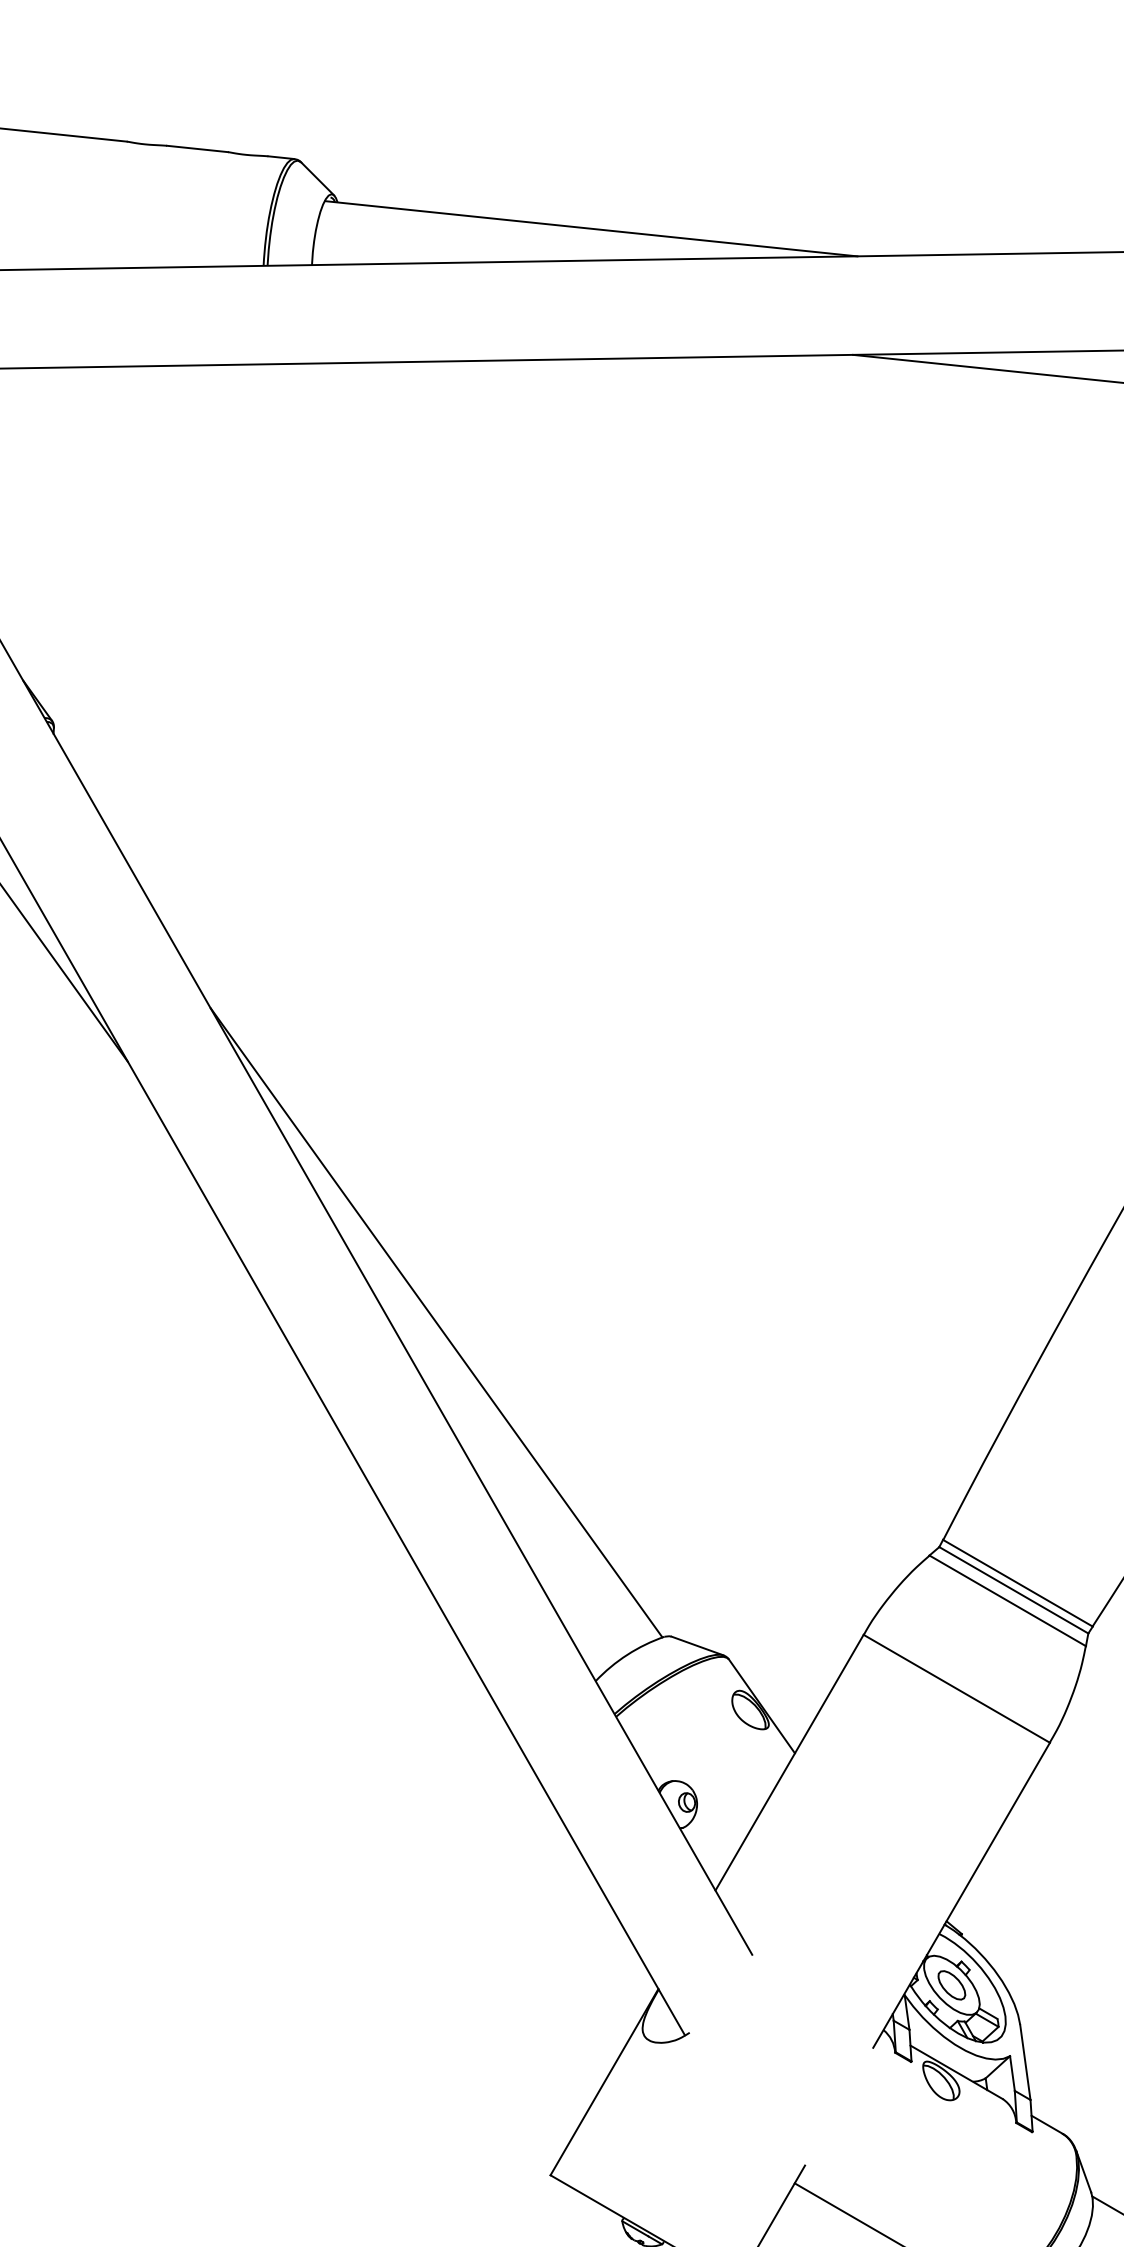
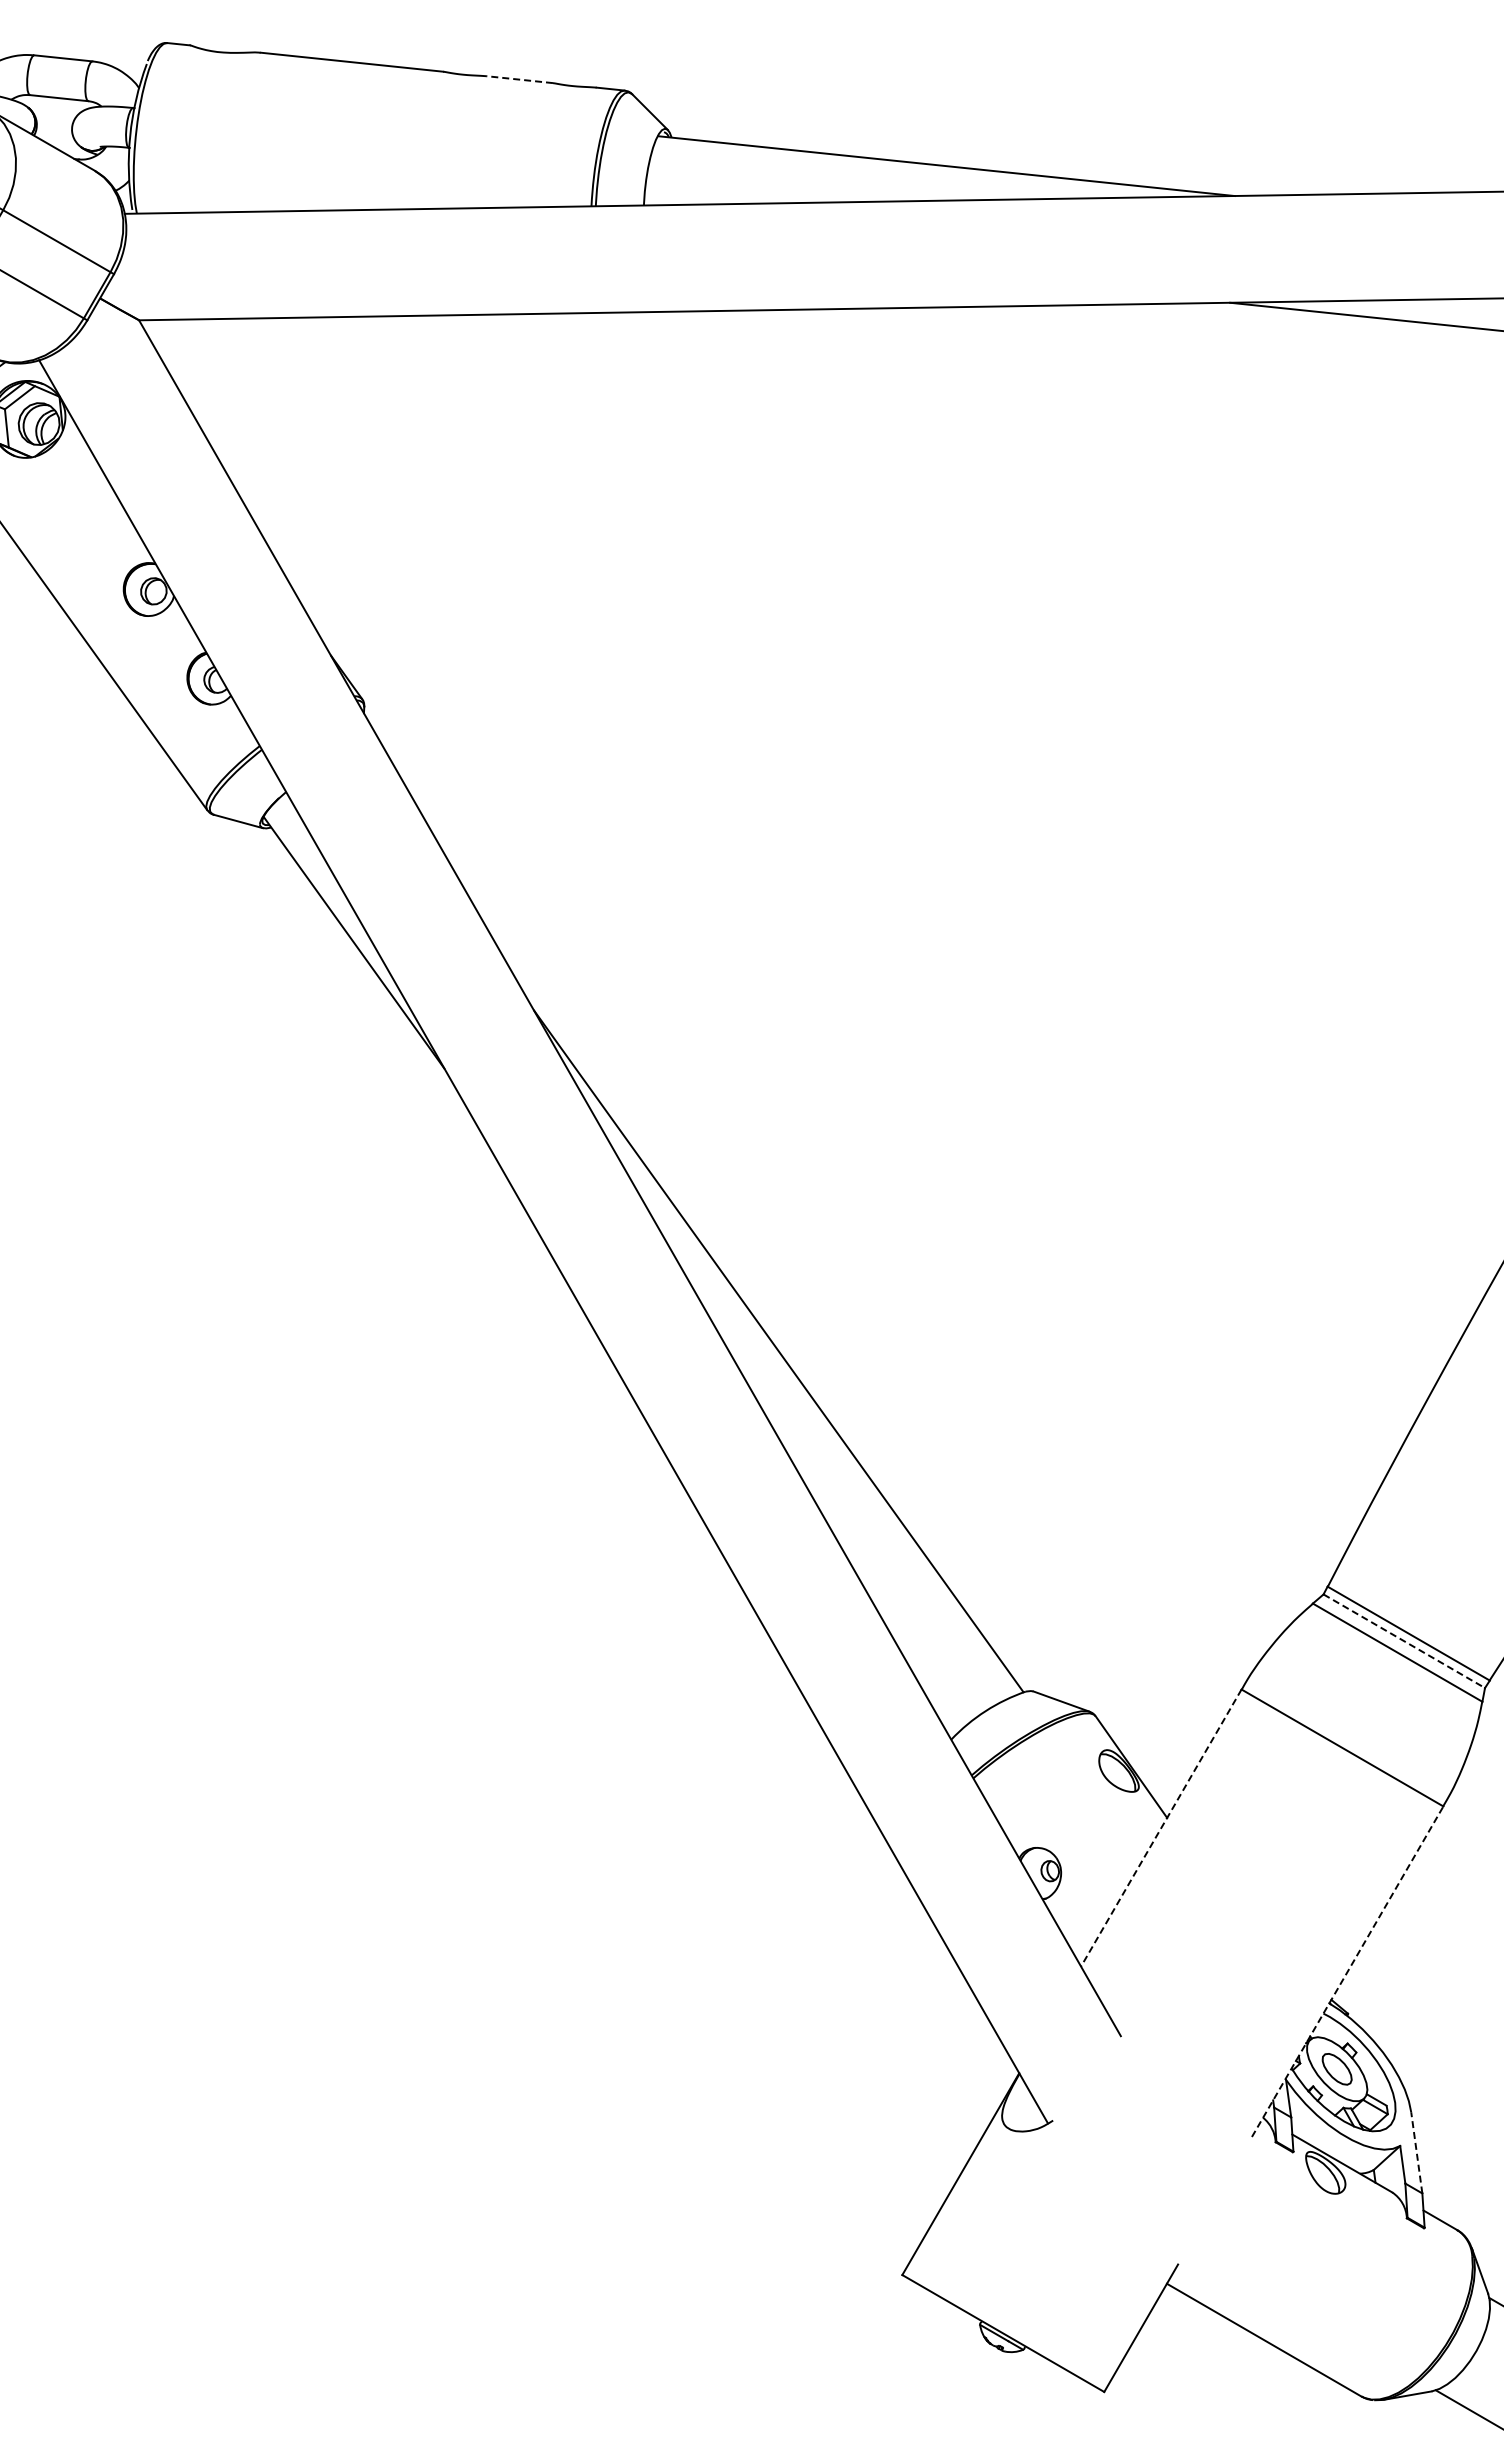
line: (197, 148) -> (519, 79), solid -> dashed
line: (1014, 1590) -> (1404, 1641), solid -> dashed
line: (789, 1763) -> (1161, 1828), solid -> dashed
line: (961, 1895) -> (1347, 1971), solid -> dashed
line: (1025, 2062) -> (1416, 2152), solid -> dashed

